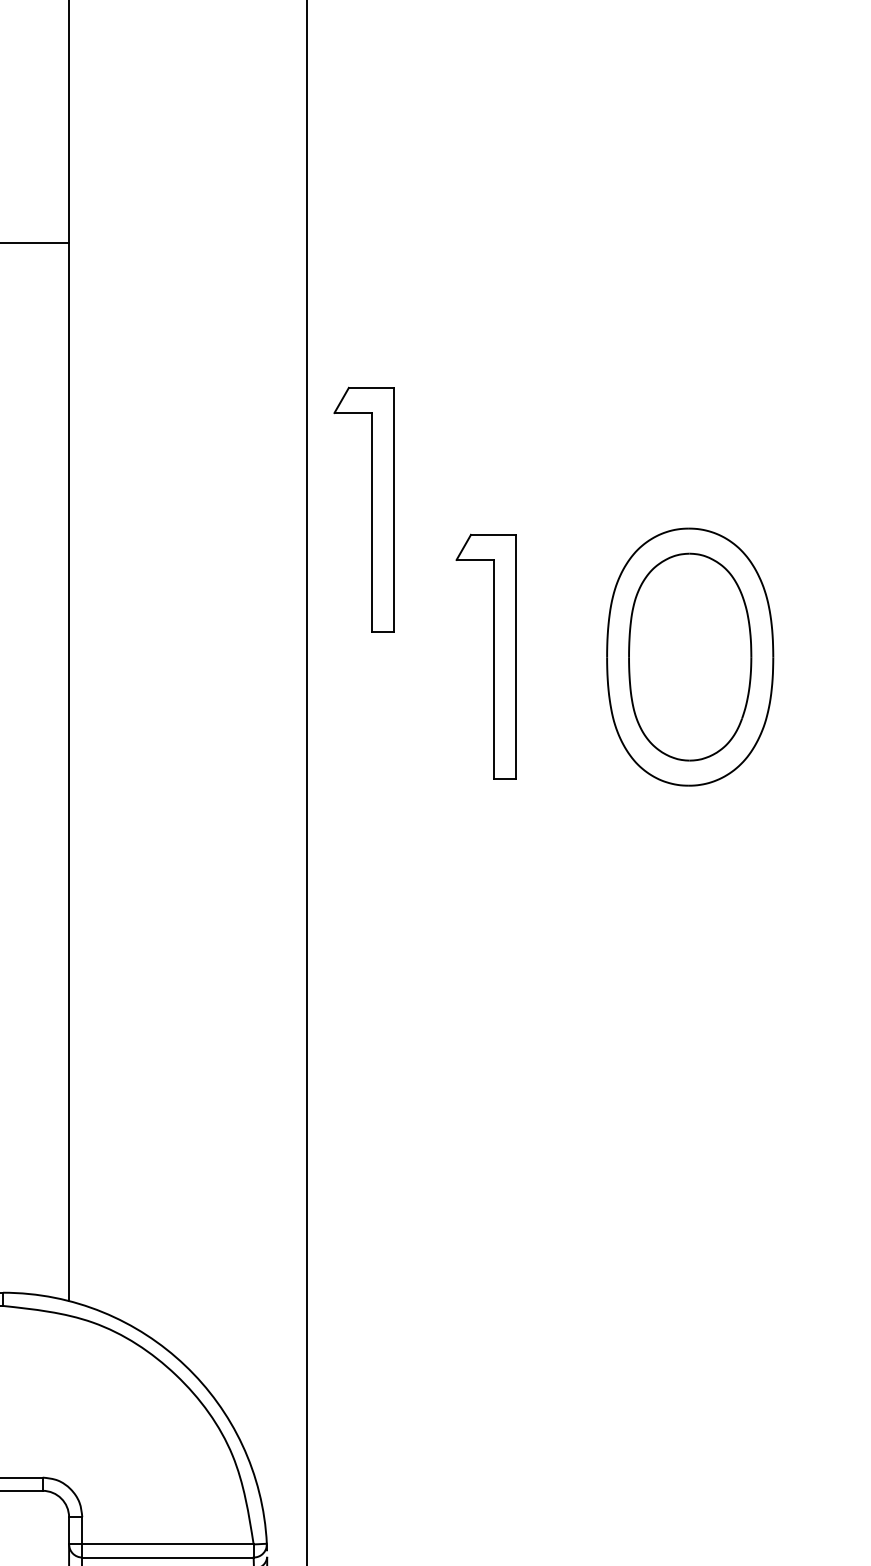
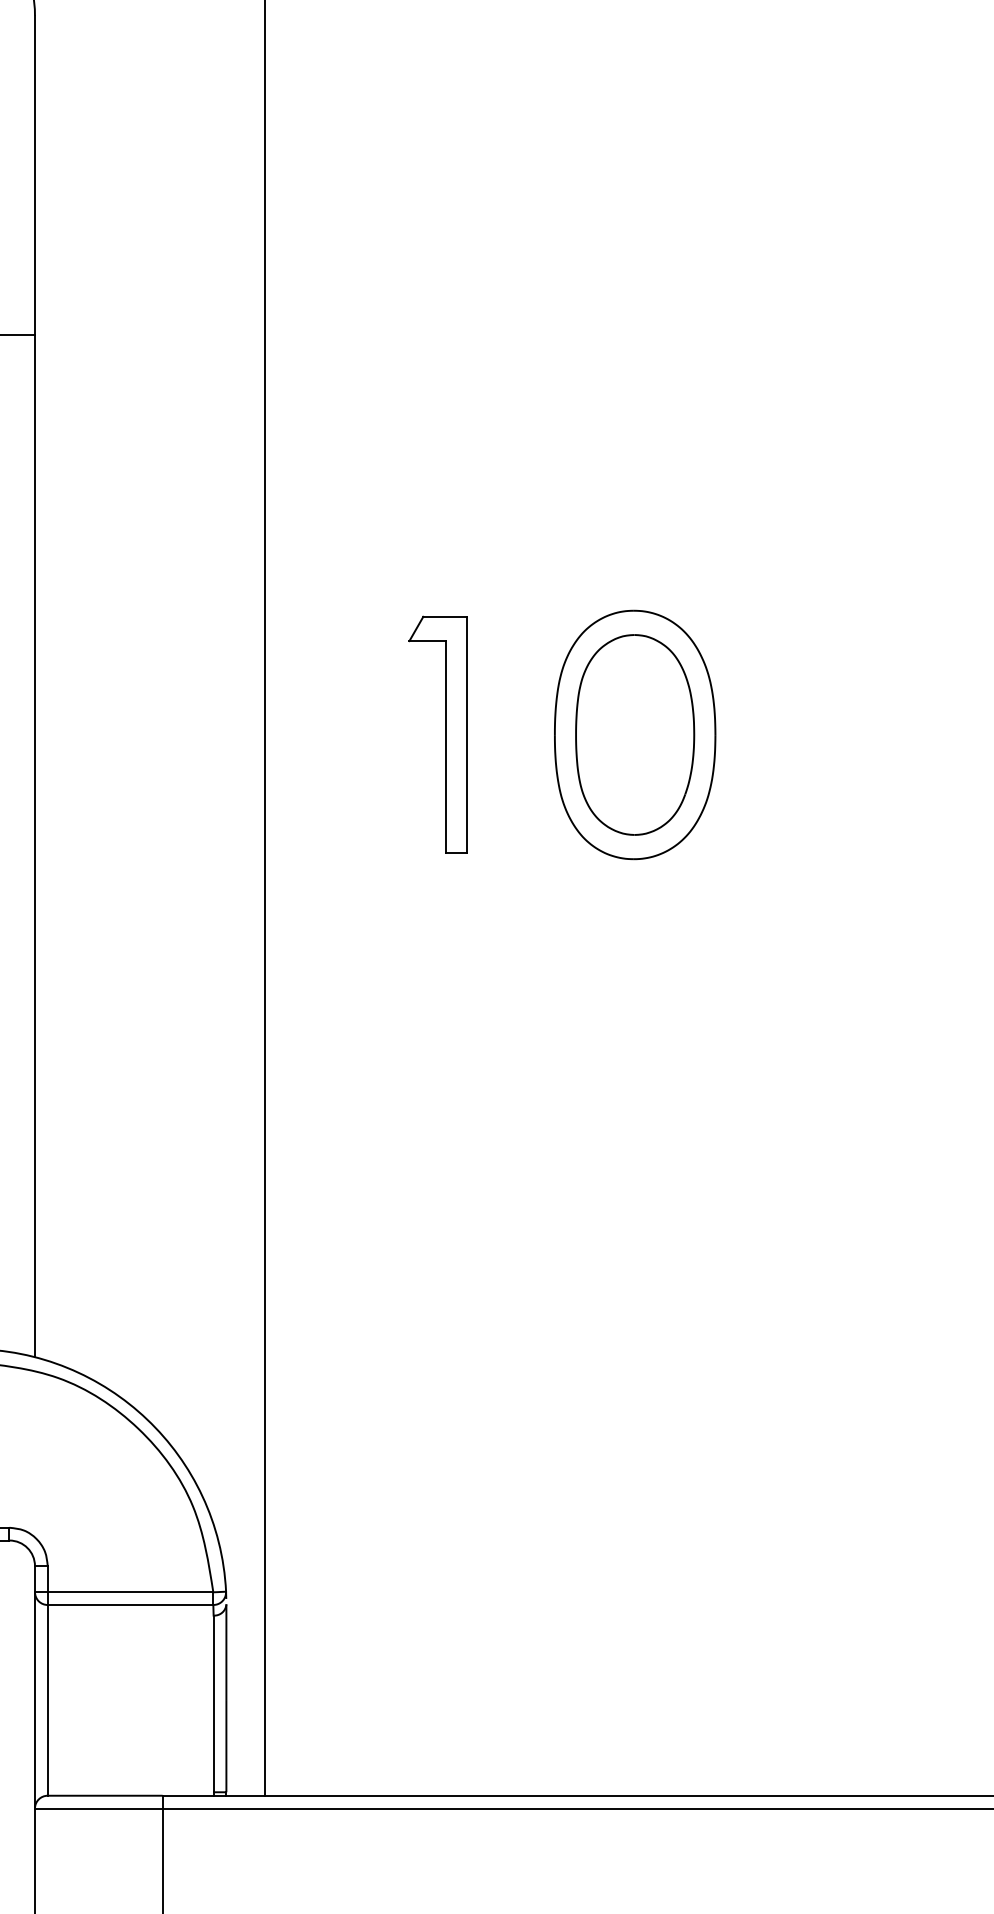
part: (371, 509) -> (327, 592), removed

